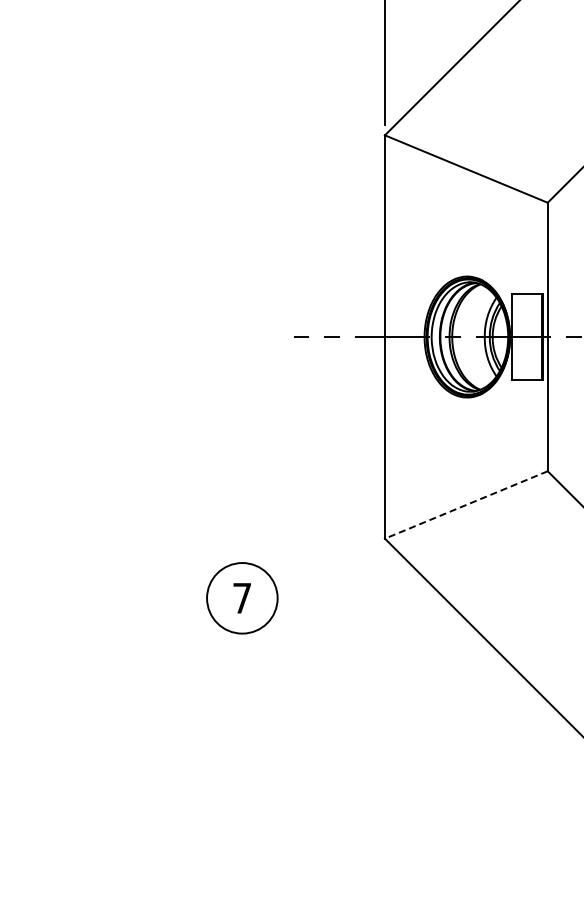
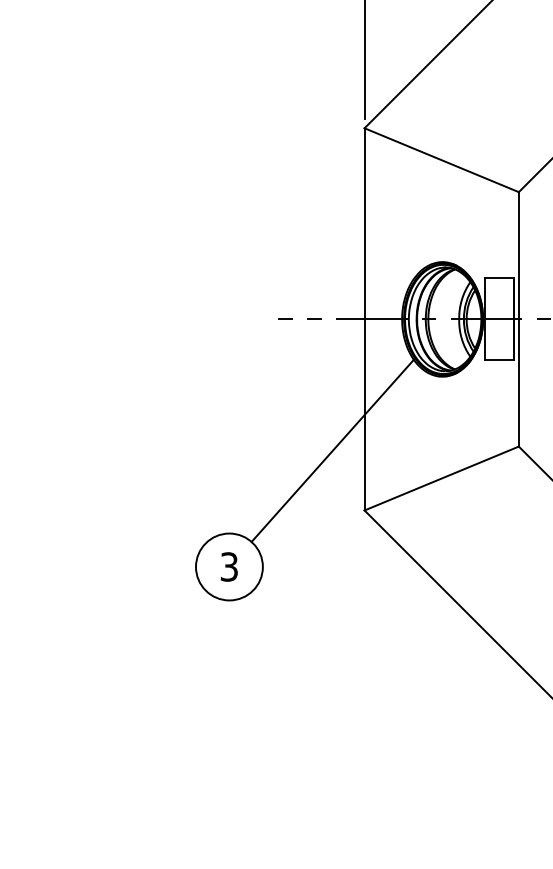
line: (350, 475) -> (331, 450), added
line: (465, 505) -> (440, 479), dashed -> solid
text: (242, 597) -> (229, 566), 7 -> 3

